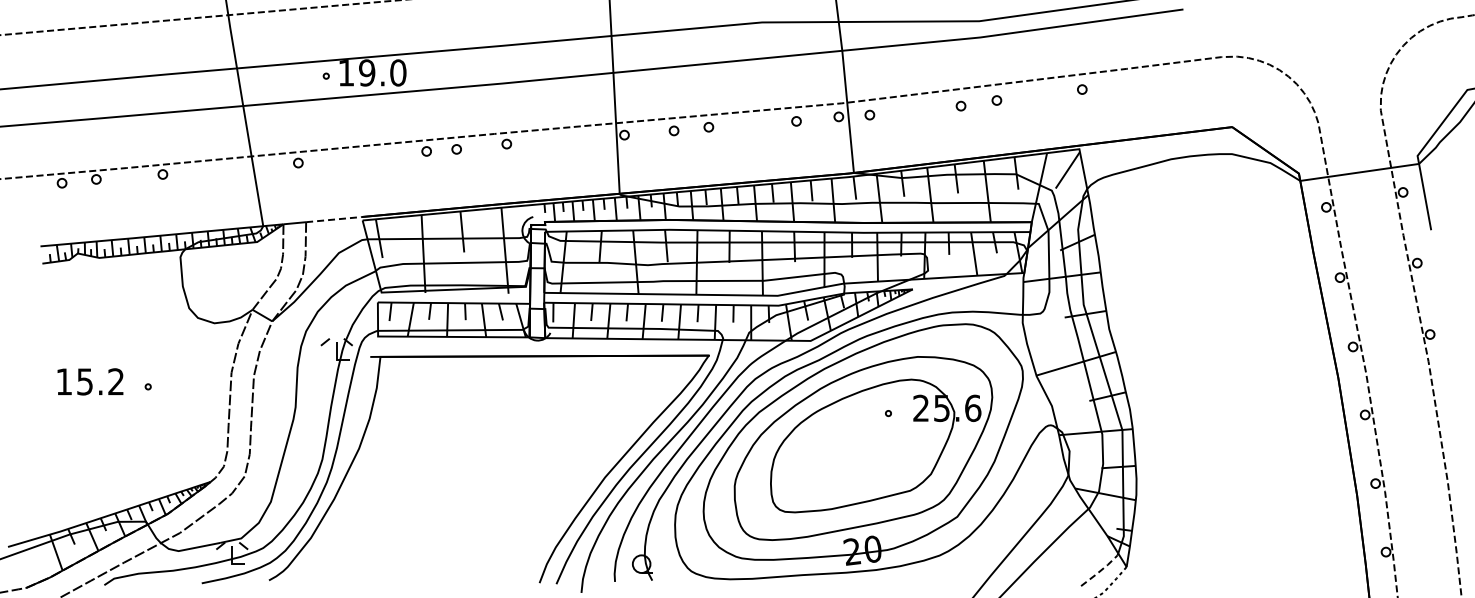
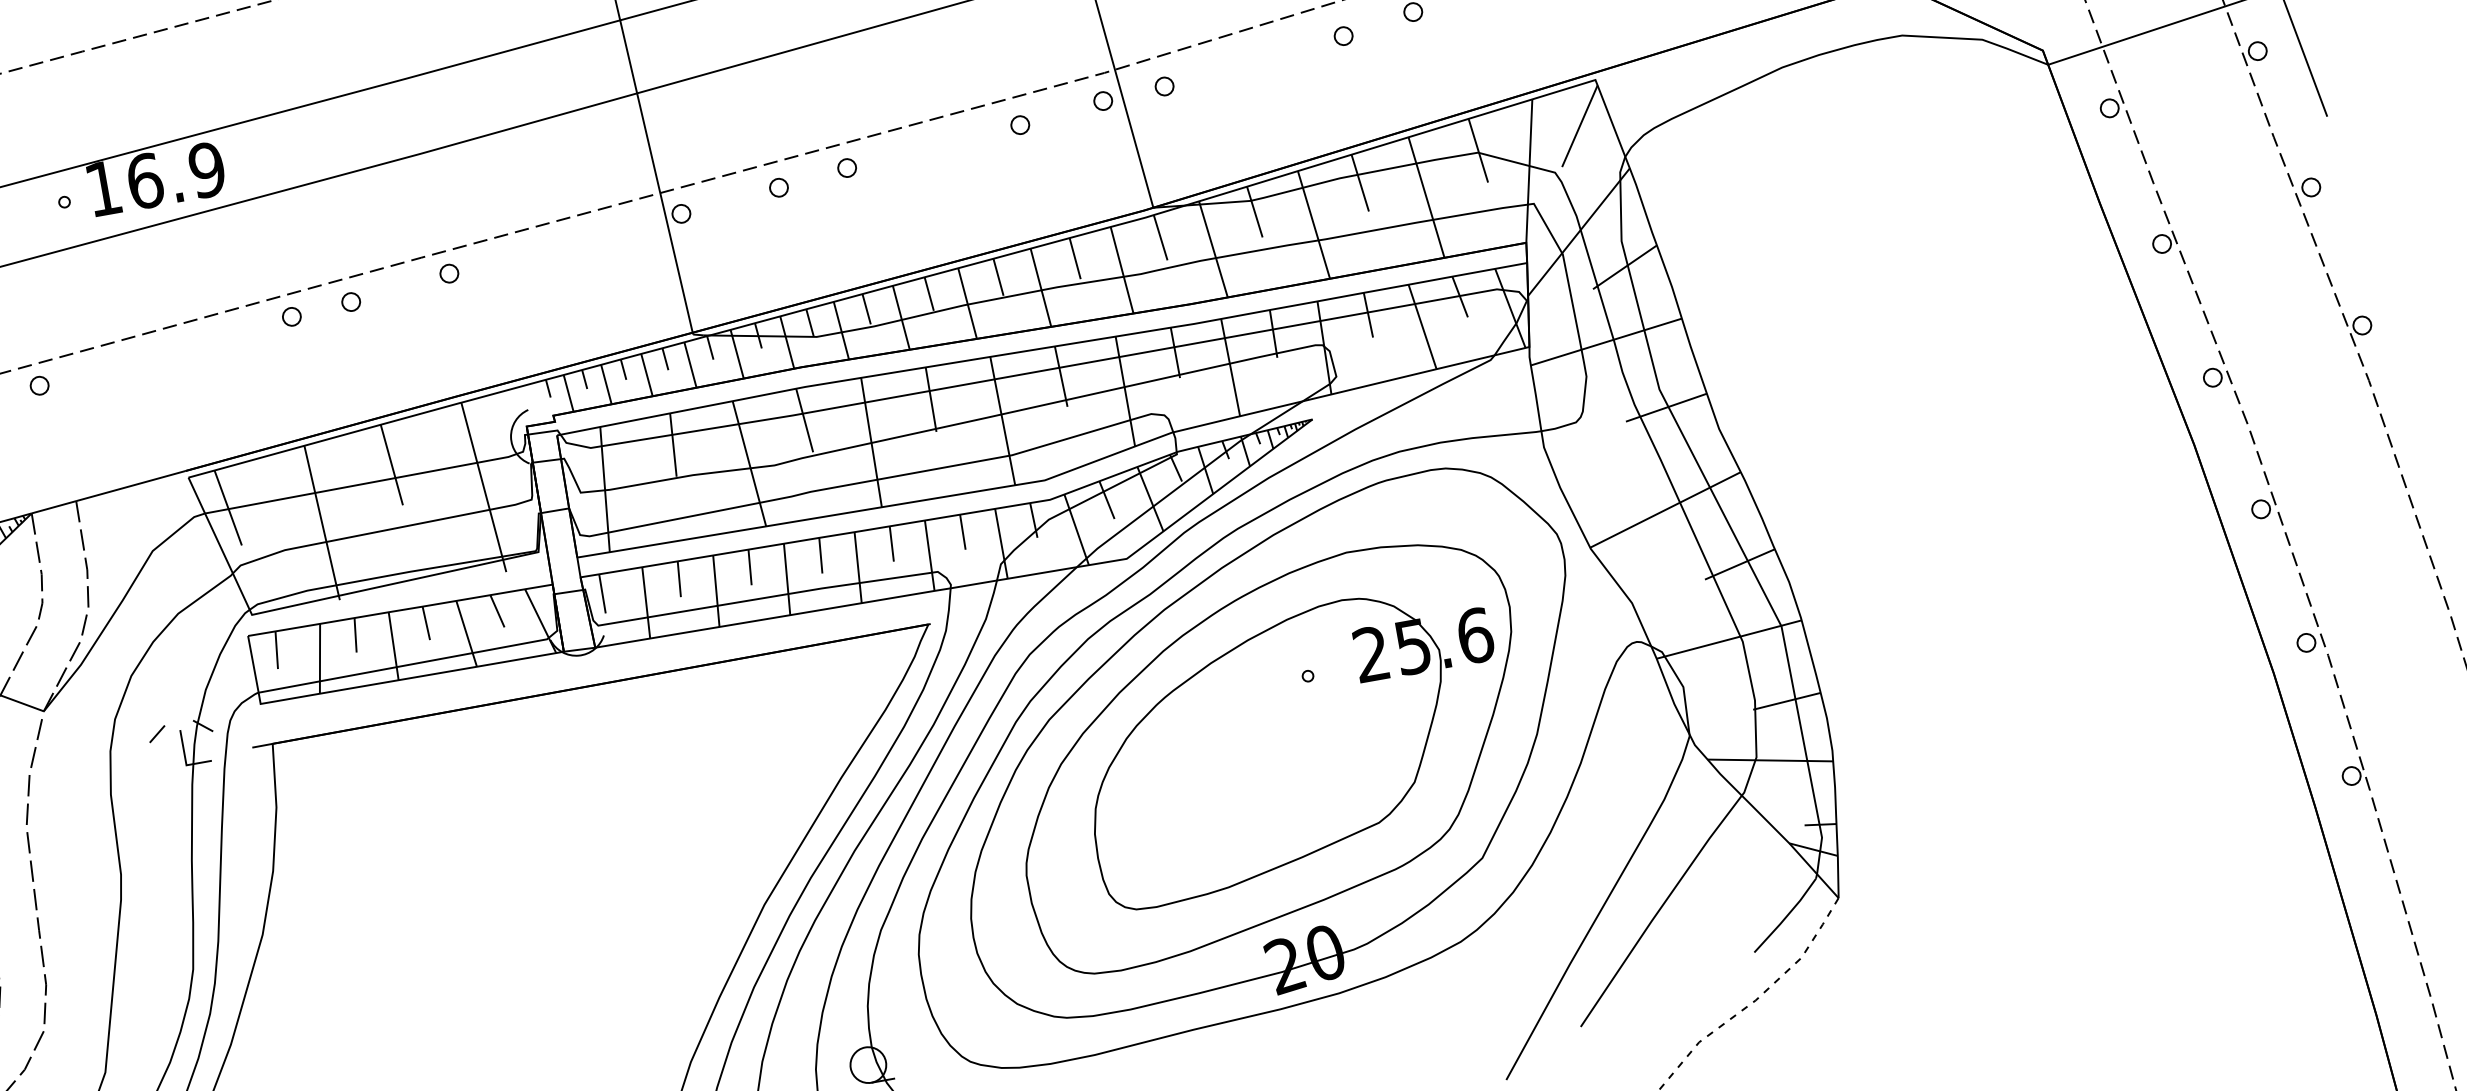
text: (382, 72) -> (175, 174), 19.0 -> 16.9
line: (333, 219) -> (129, 486), dashed -> solid
line: (1100, 570) -> (1787, 914), dashed -> solid

